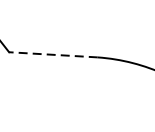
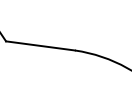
line: (53, 54) -> (40, 45), dashed -> solid

